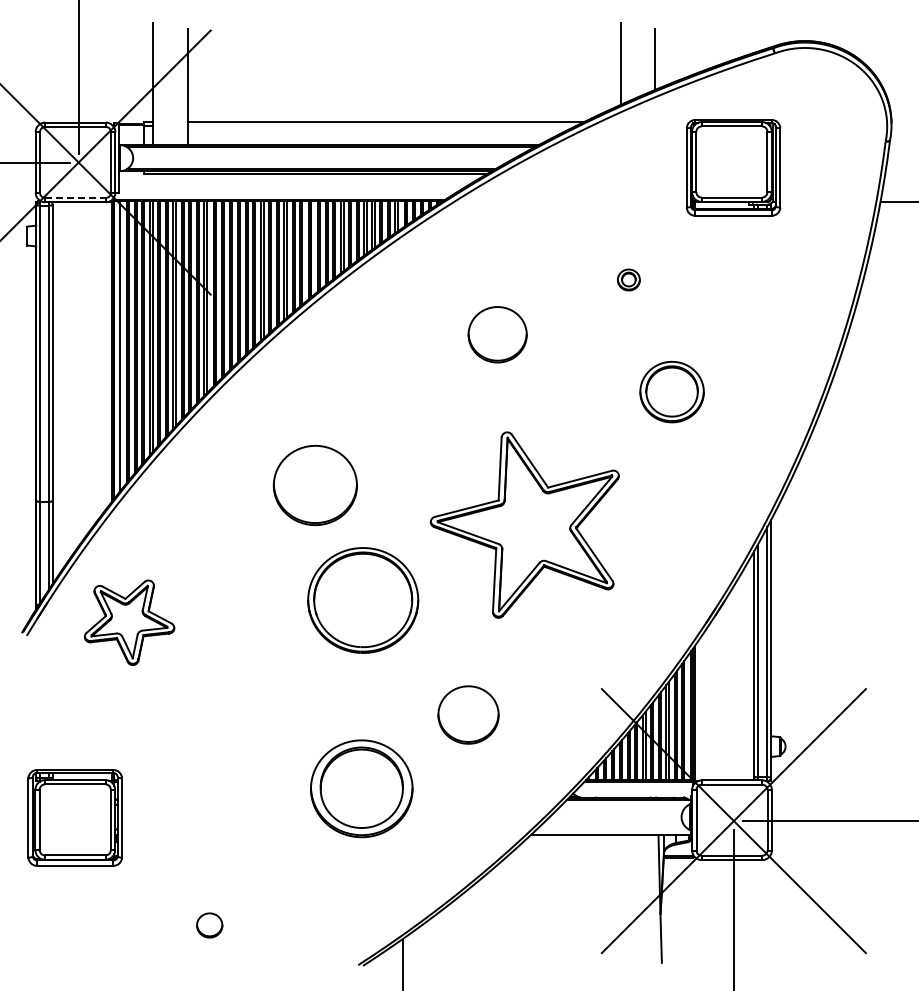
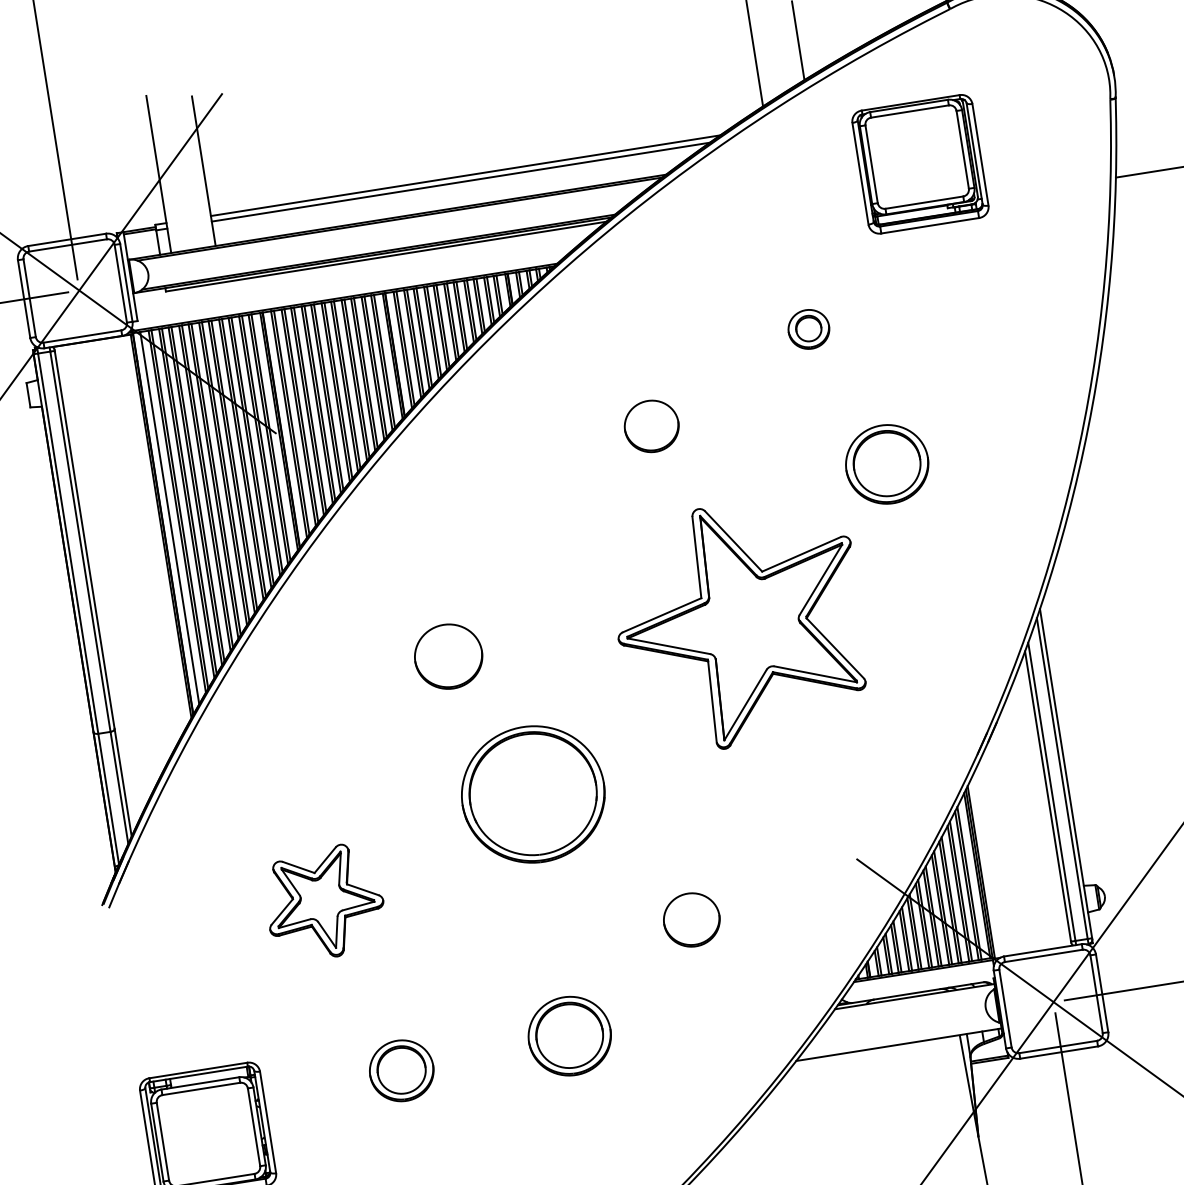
line: (381, 126) -> (460, 182), added
line: (76, 197) -> (83, 335), dashed -> solid
part: (628, 279) -> (808, 328), size x1.43
part: (497, 334) -> (651, 425), size x0.71
part: (315, 485) -> (448, 656), size x0.62
part: (524, 524) -> (739, 623), moved
part: (129, 622) -> (324, 902), moved
part: (468, 714) -> (691, 919), size x0.71
part: (361, 788) -> (569, 1036), size x0.62
part: (229, 794) -> (401, 1070), added

